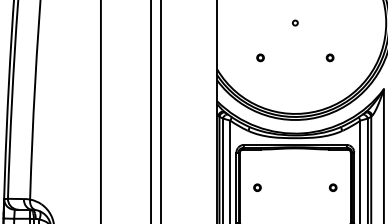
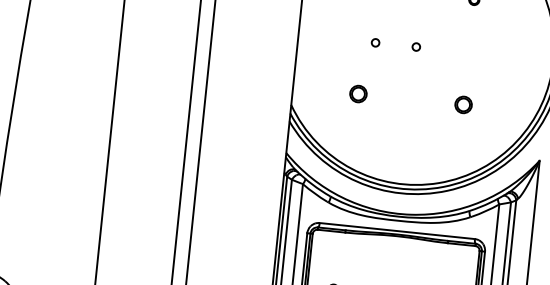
circle: (268, 22) -> (375, 41), added
part: (260, 57) -> (358, 93), size x1.6
part: (329, 57) -> (462, 104), size x1.6

